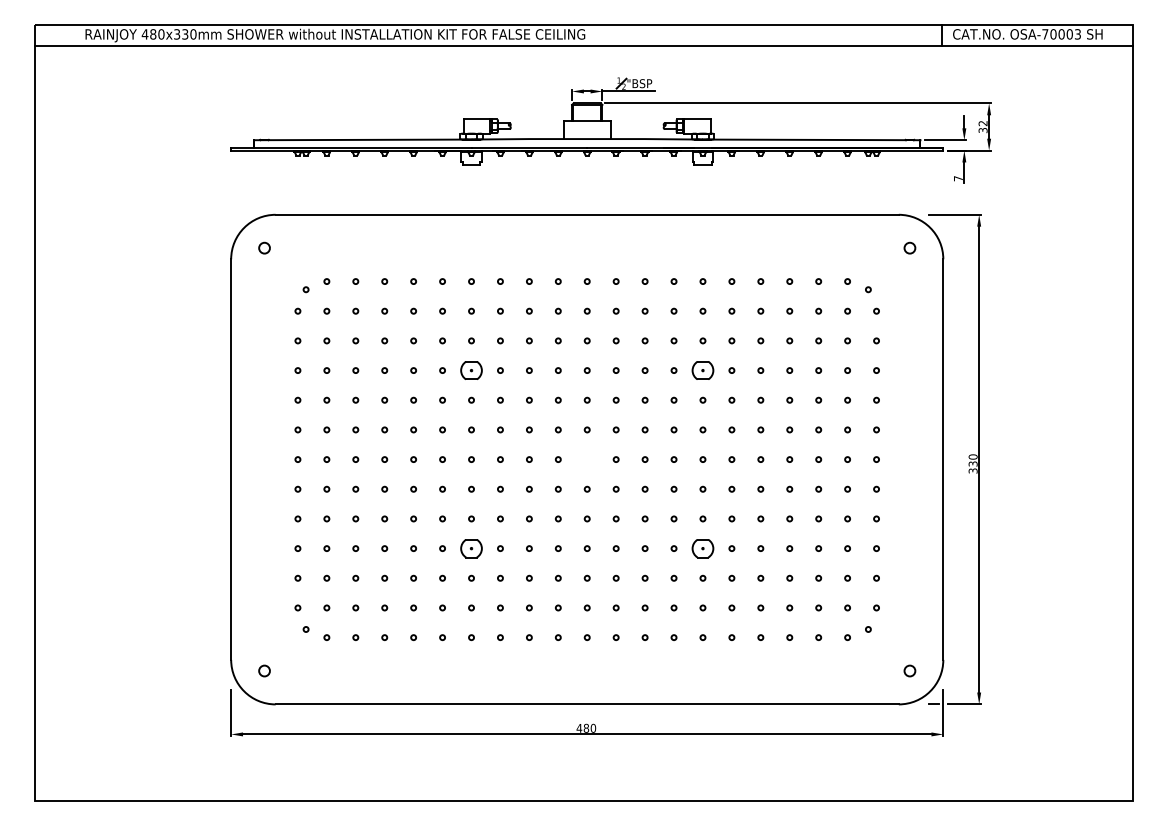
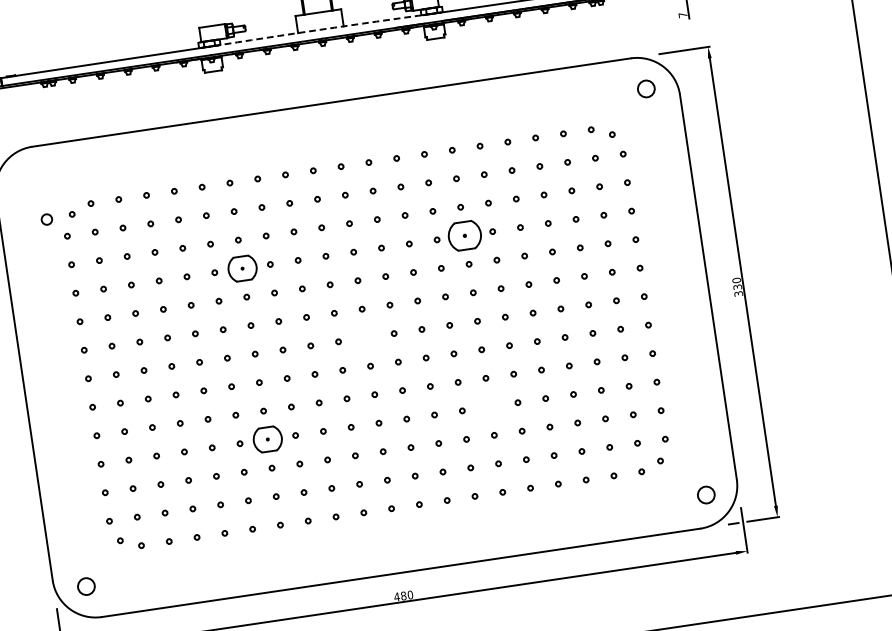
arc: (587, 138) -> (321, 29), solid -> dashed
circle: (264, 247) -> (46, 218), moved
circle: (909, 247) -> (645, 88), size x1.6
part: (471, 370) -> (242, 268), size x1.4
part: (702, 370) -> (464, 235), size x1.6
part: (471, 548) -> (267, 439), size x1.4
part: (702, 548) -> (489, 406), removed
circle: (264, 670) -> (86, 586), size x1.6
circle: (909, 670) -> (705, 494), size x1.6

